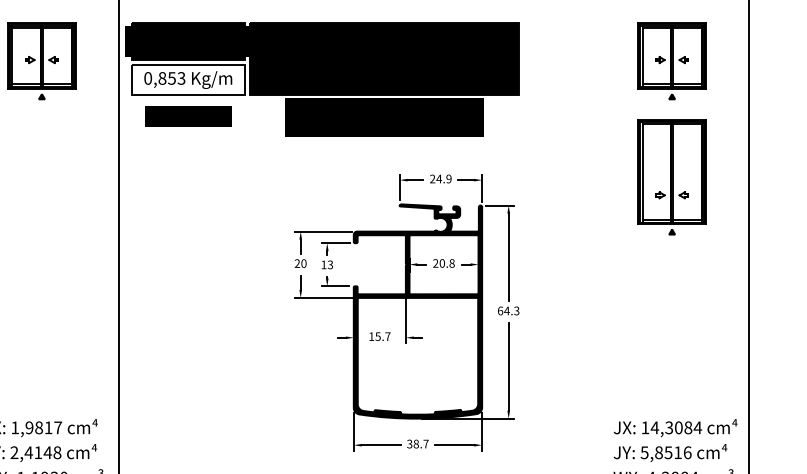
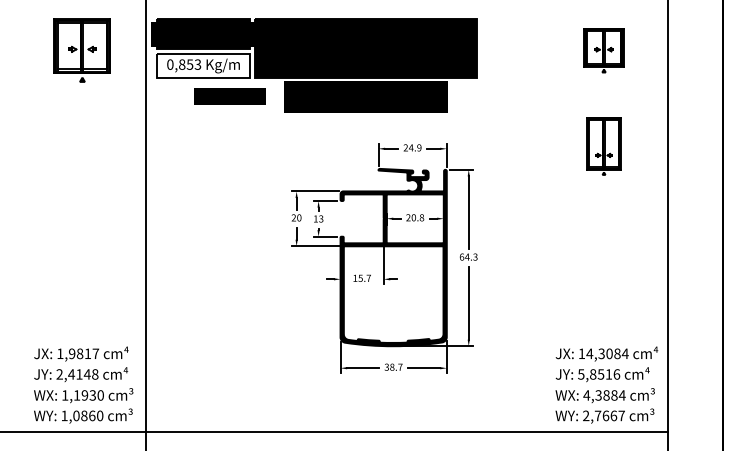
part: (671, 61) -> (603, 50), size x0.7
text: (188, 116) -> (229, 96), moved
part: (671, 177) -> (603, 146), size x0.6

